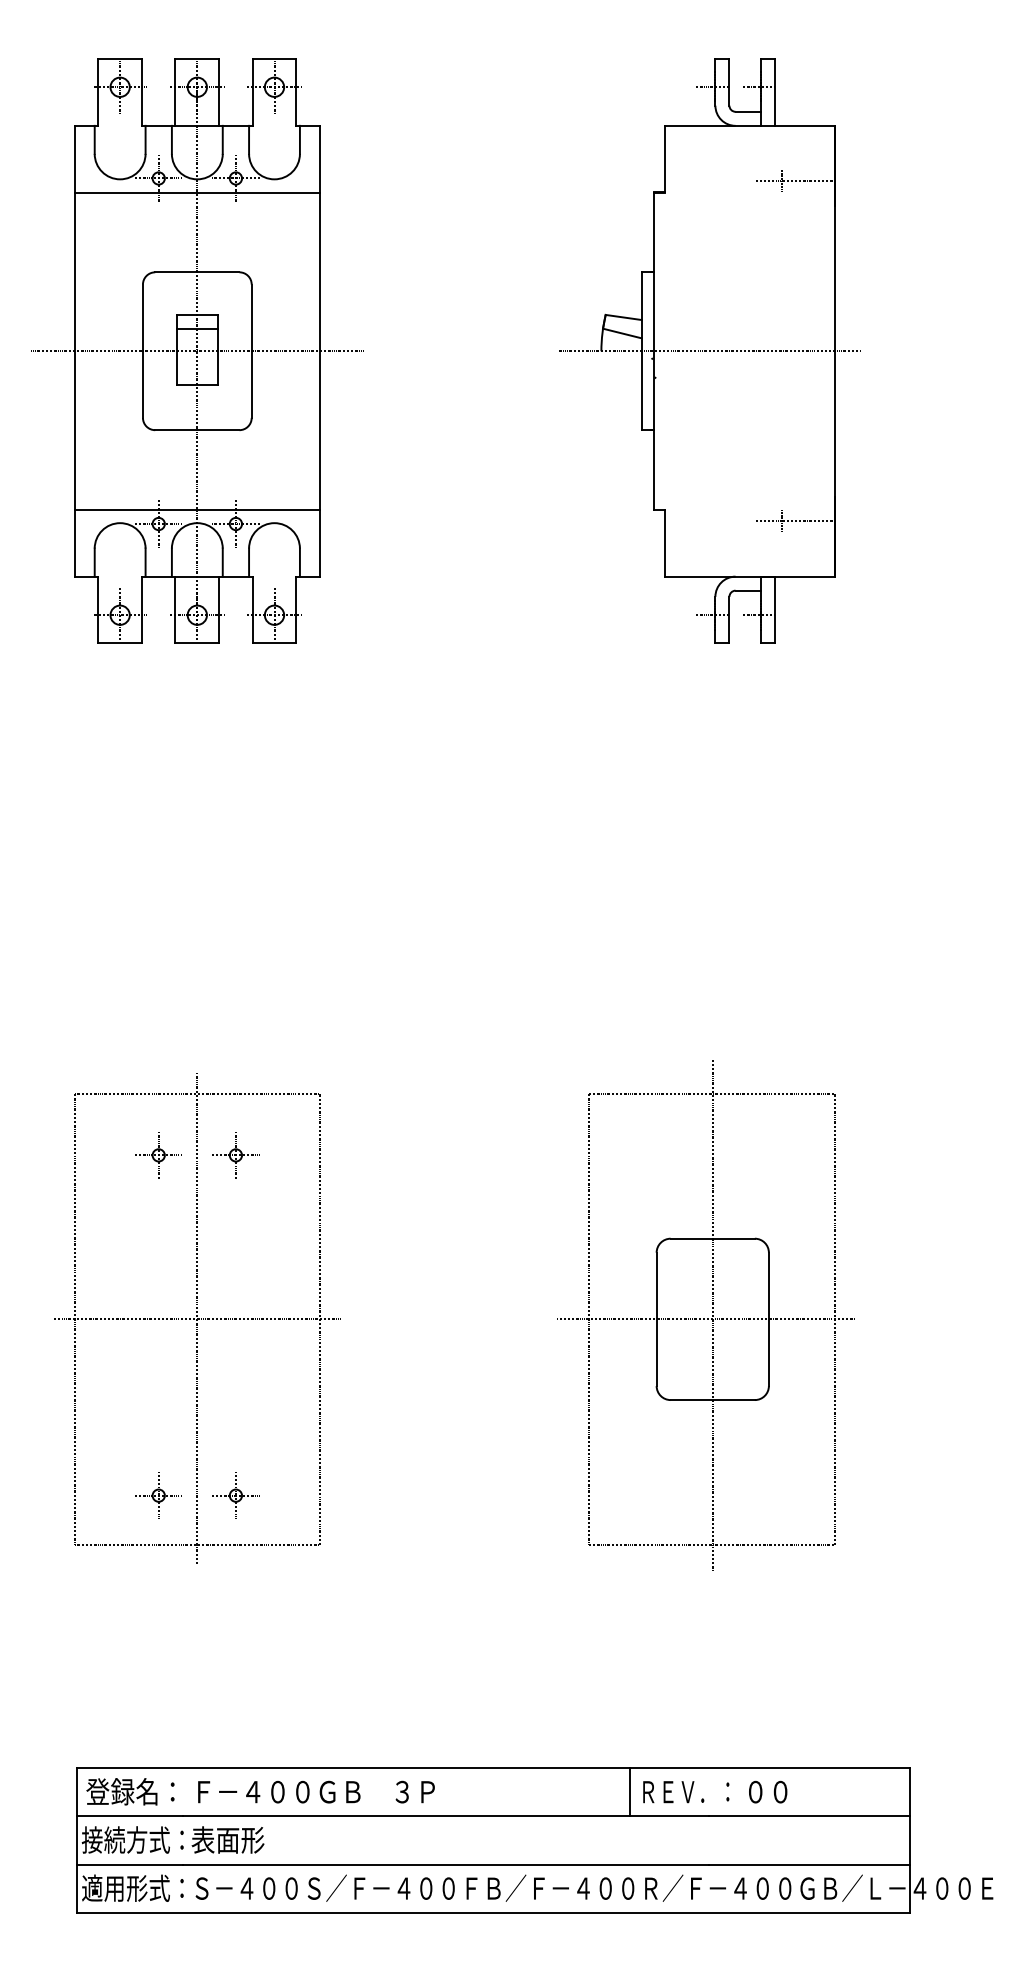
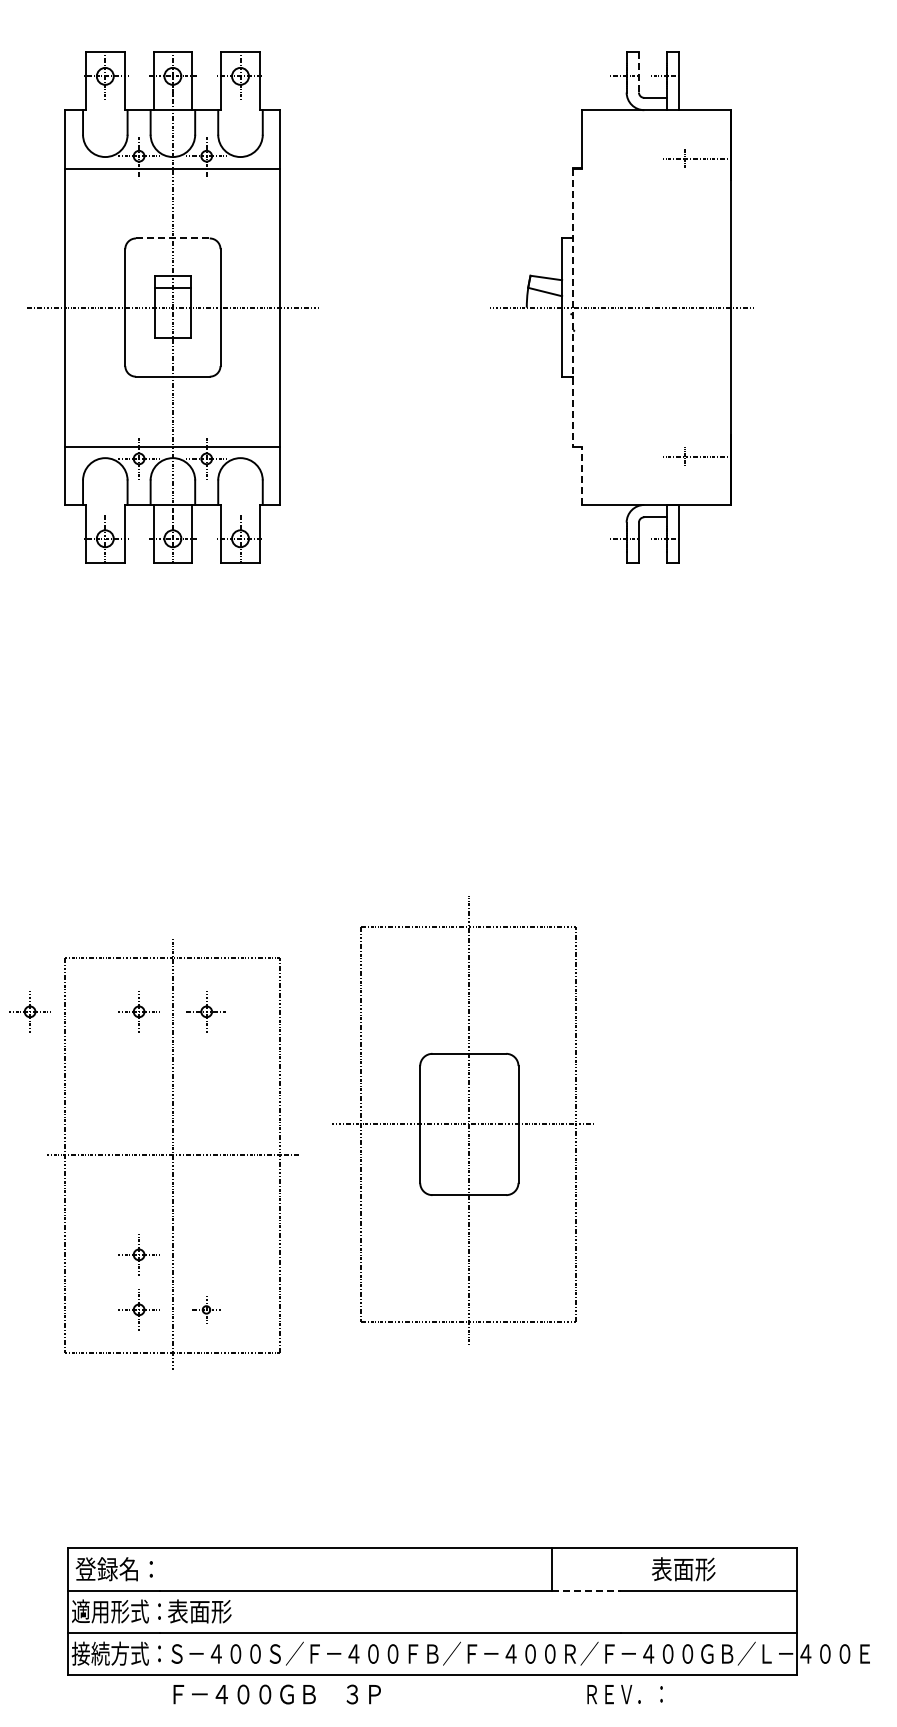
line: (728, 82) -> (638, 72), solid -> dashed
line: (196, 272) -> (172, 238), solid -> dashed
line: (653, 352) -> (572, 308), solid -> dashed
line: (665, 542) -> (582, 475), solid -> dashed
part: (33, 1154) -> (29, 1011), added
part: (704, 1314) -> (462, 1120), moved
part: (158, 1432) -> (138, 1254), added
part: (234, 1495) -> (205, 1309), size x0.7
text: (315, 1792) -> (276, 1694), moved
text: (685, 1792) -> (624, 1694), moved
text: (780, 1792) -> (683, 1569), ００ -> 表面形
line: (669, 1816) -> (586, 1590), solid -> dashed
text: (114, 1840) -> (100, 1611), 接続方式： -> 適用形式：
text: (114, 1888) -> (100, 1653), 適用形式： -> 接続方式：

